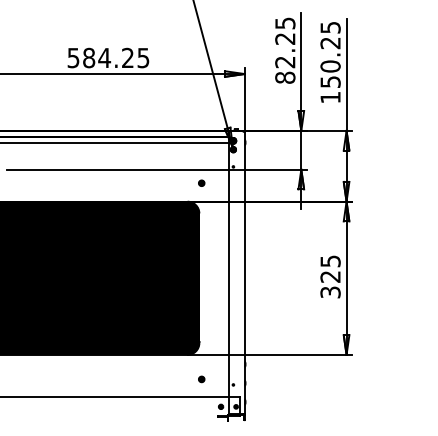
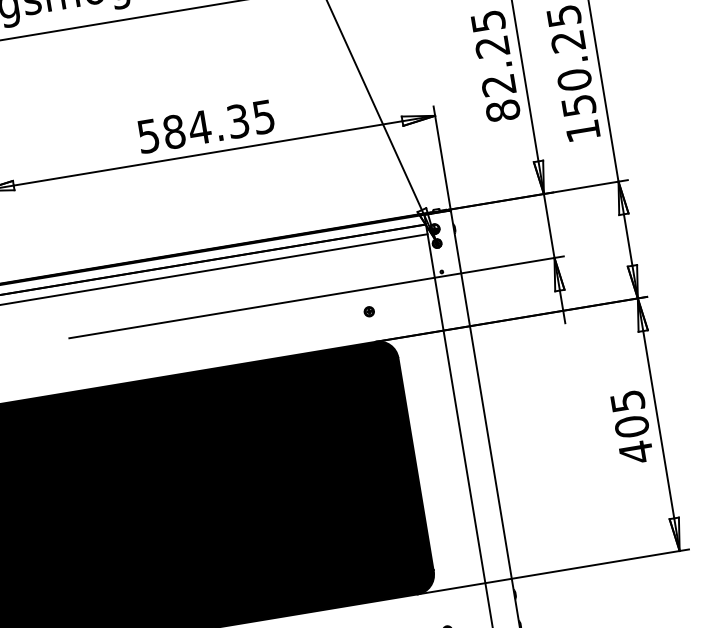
text: (127, 58) -> (237, 122), 584.25 -> 584.35
part: (201, 182) -> (368, 310), moved
text: (330, 284) -> (633, 439), 325 -> 405

